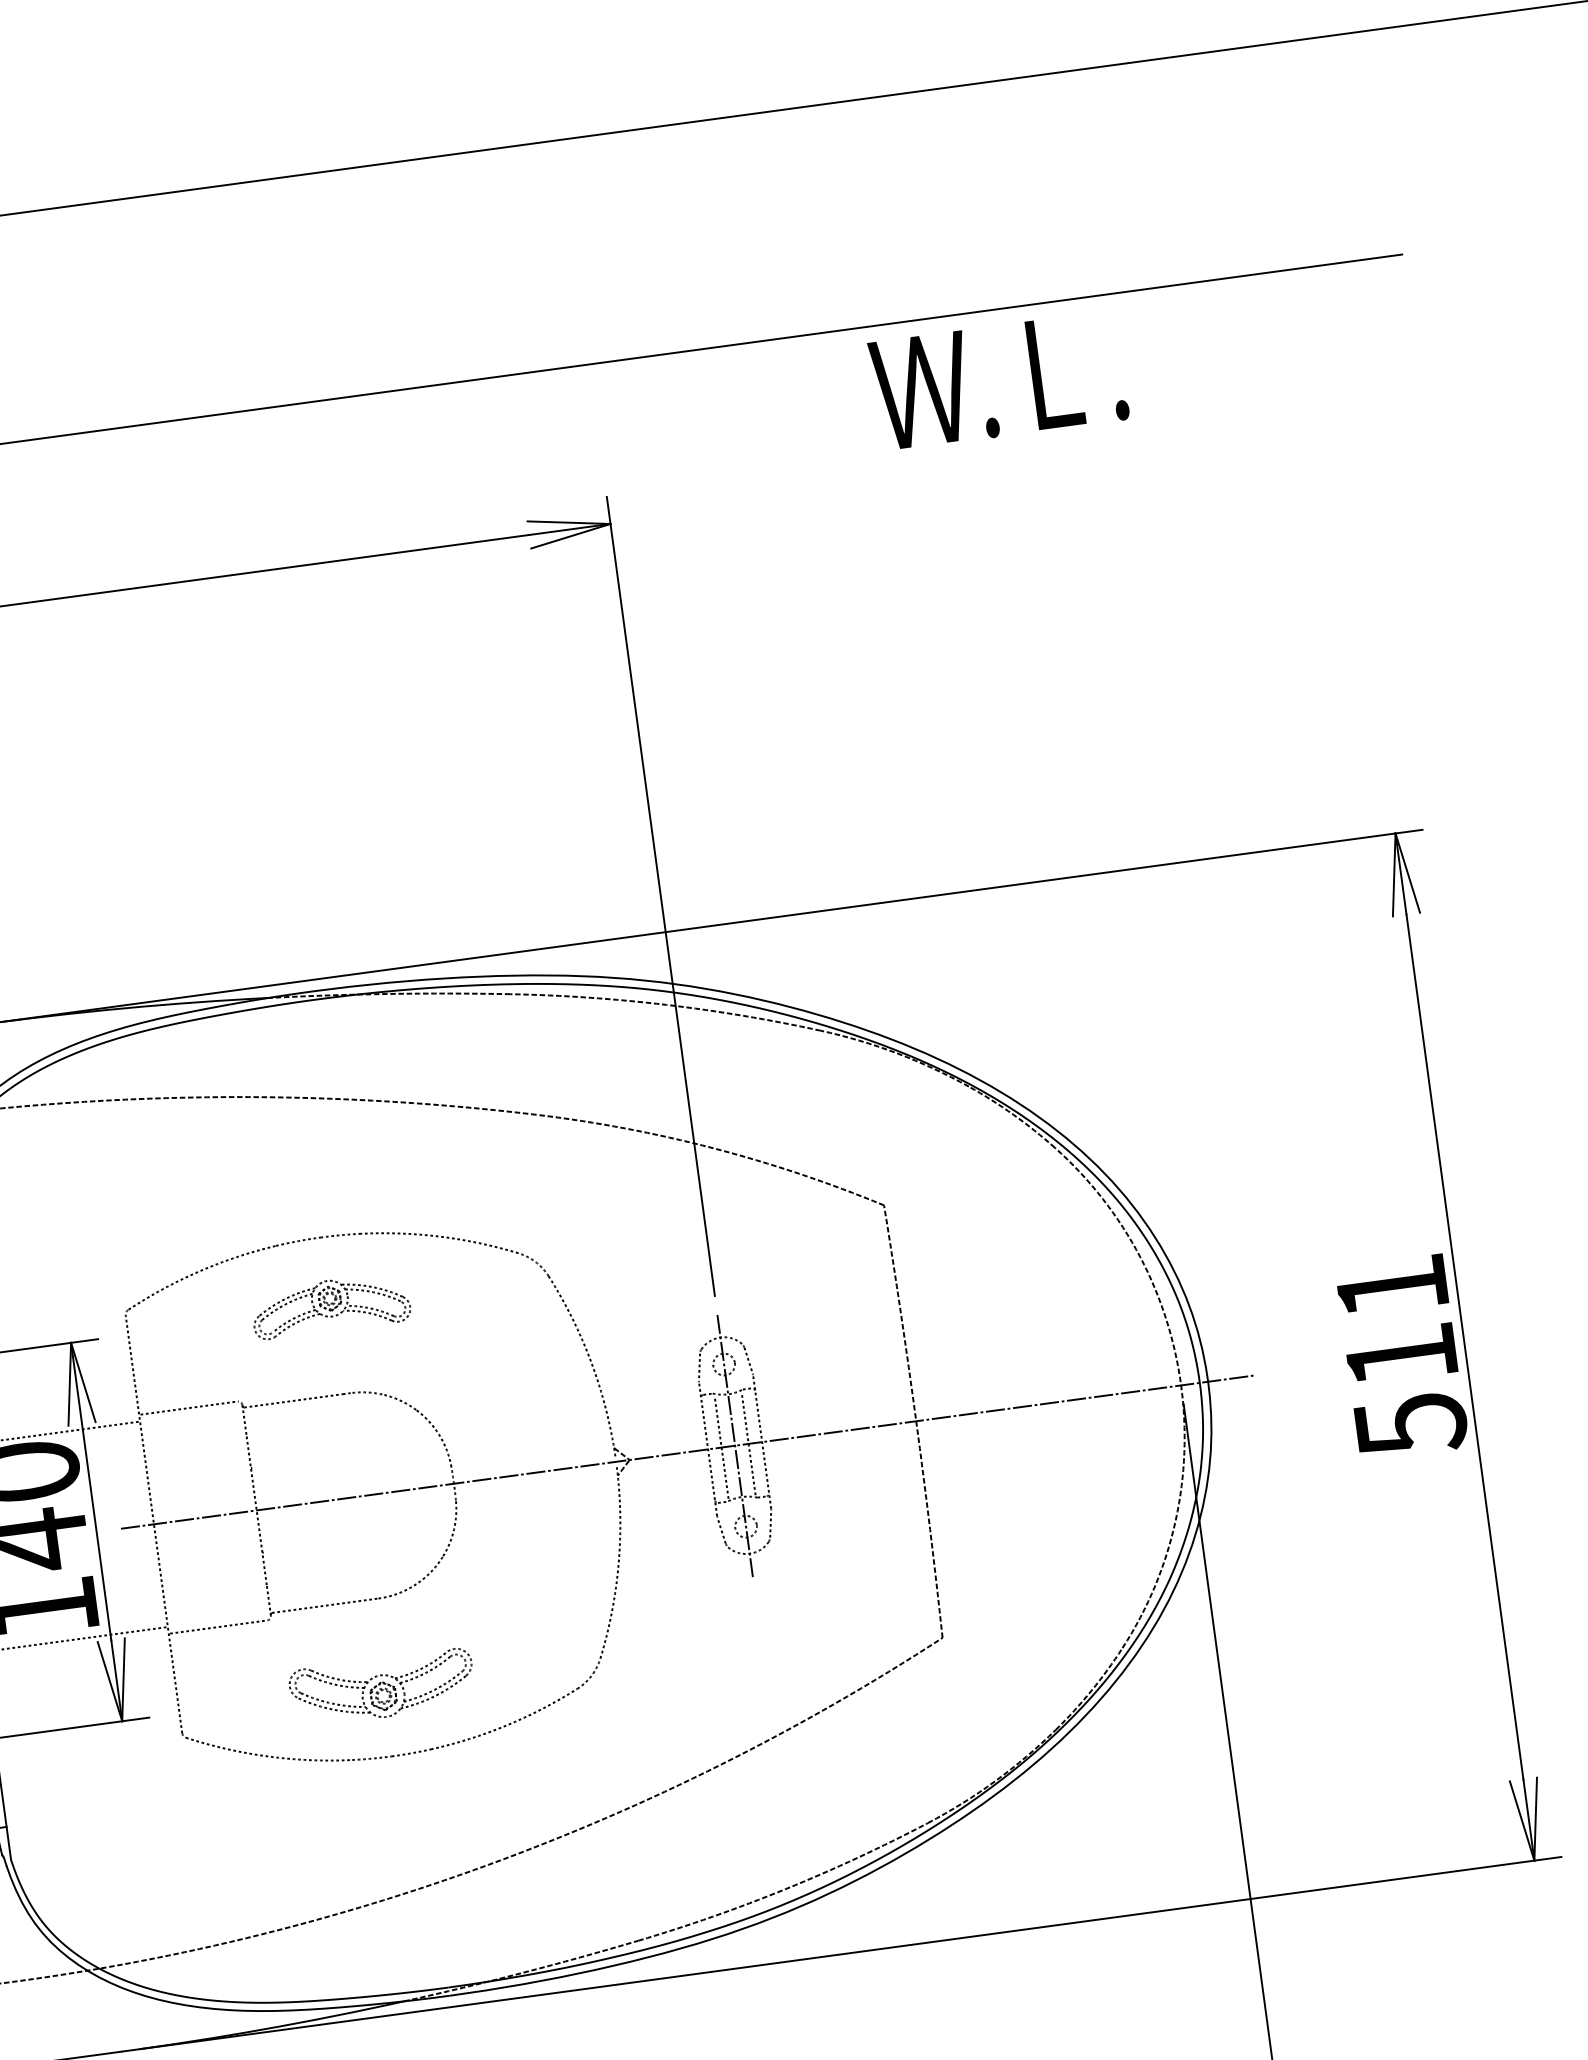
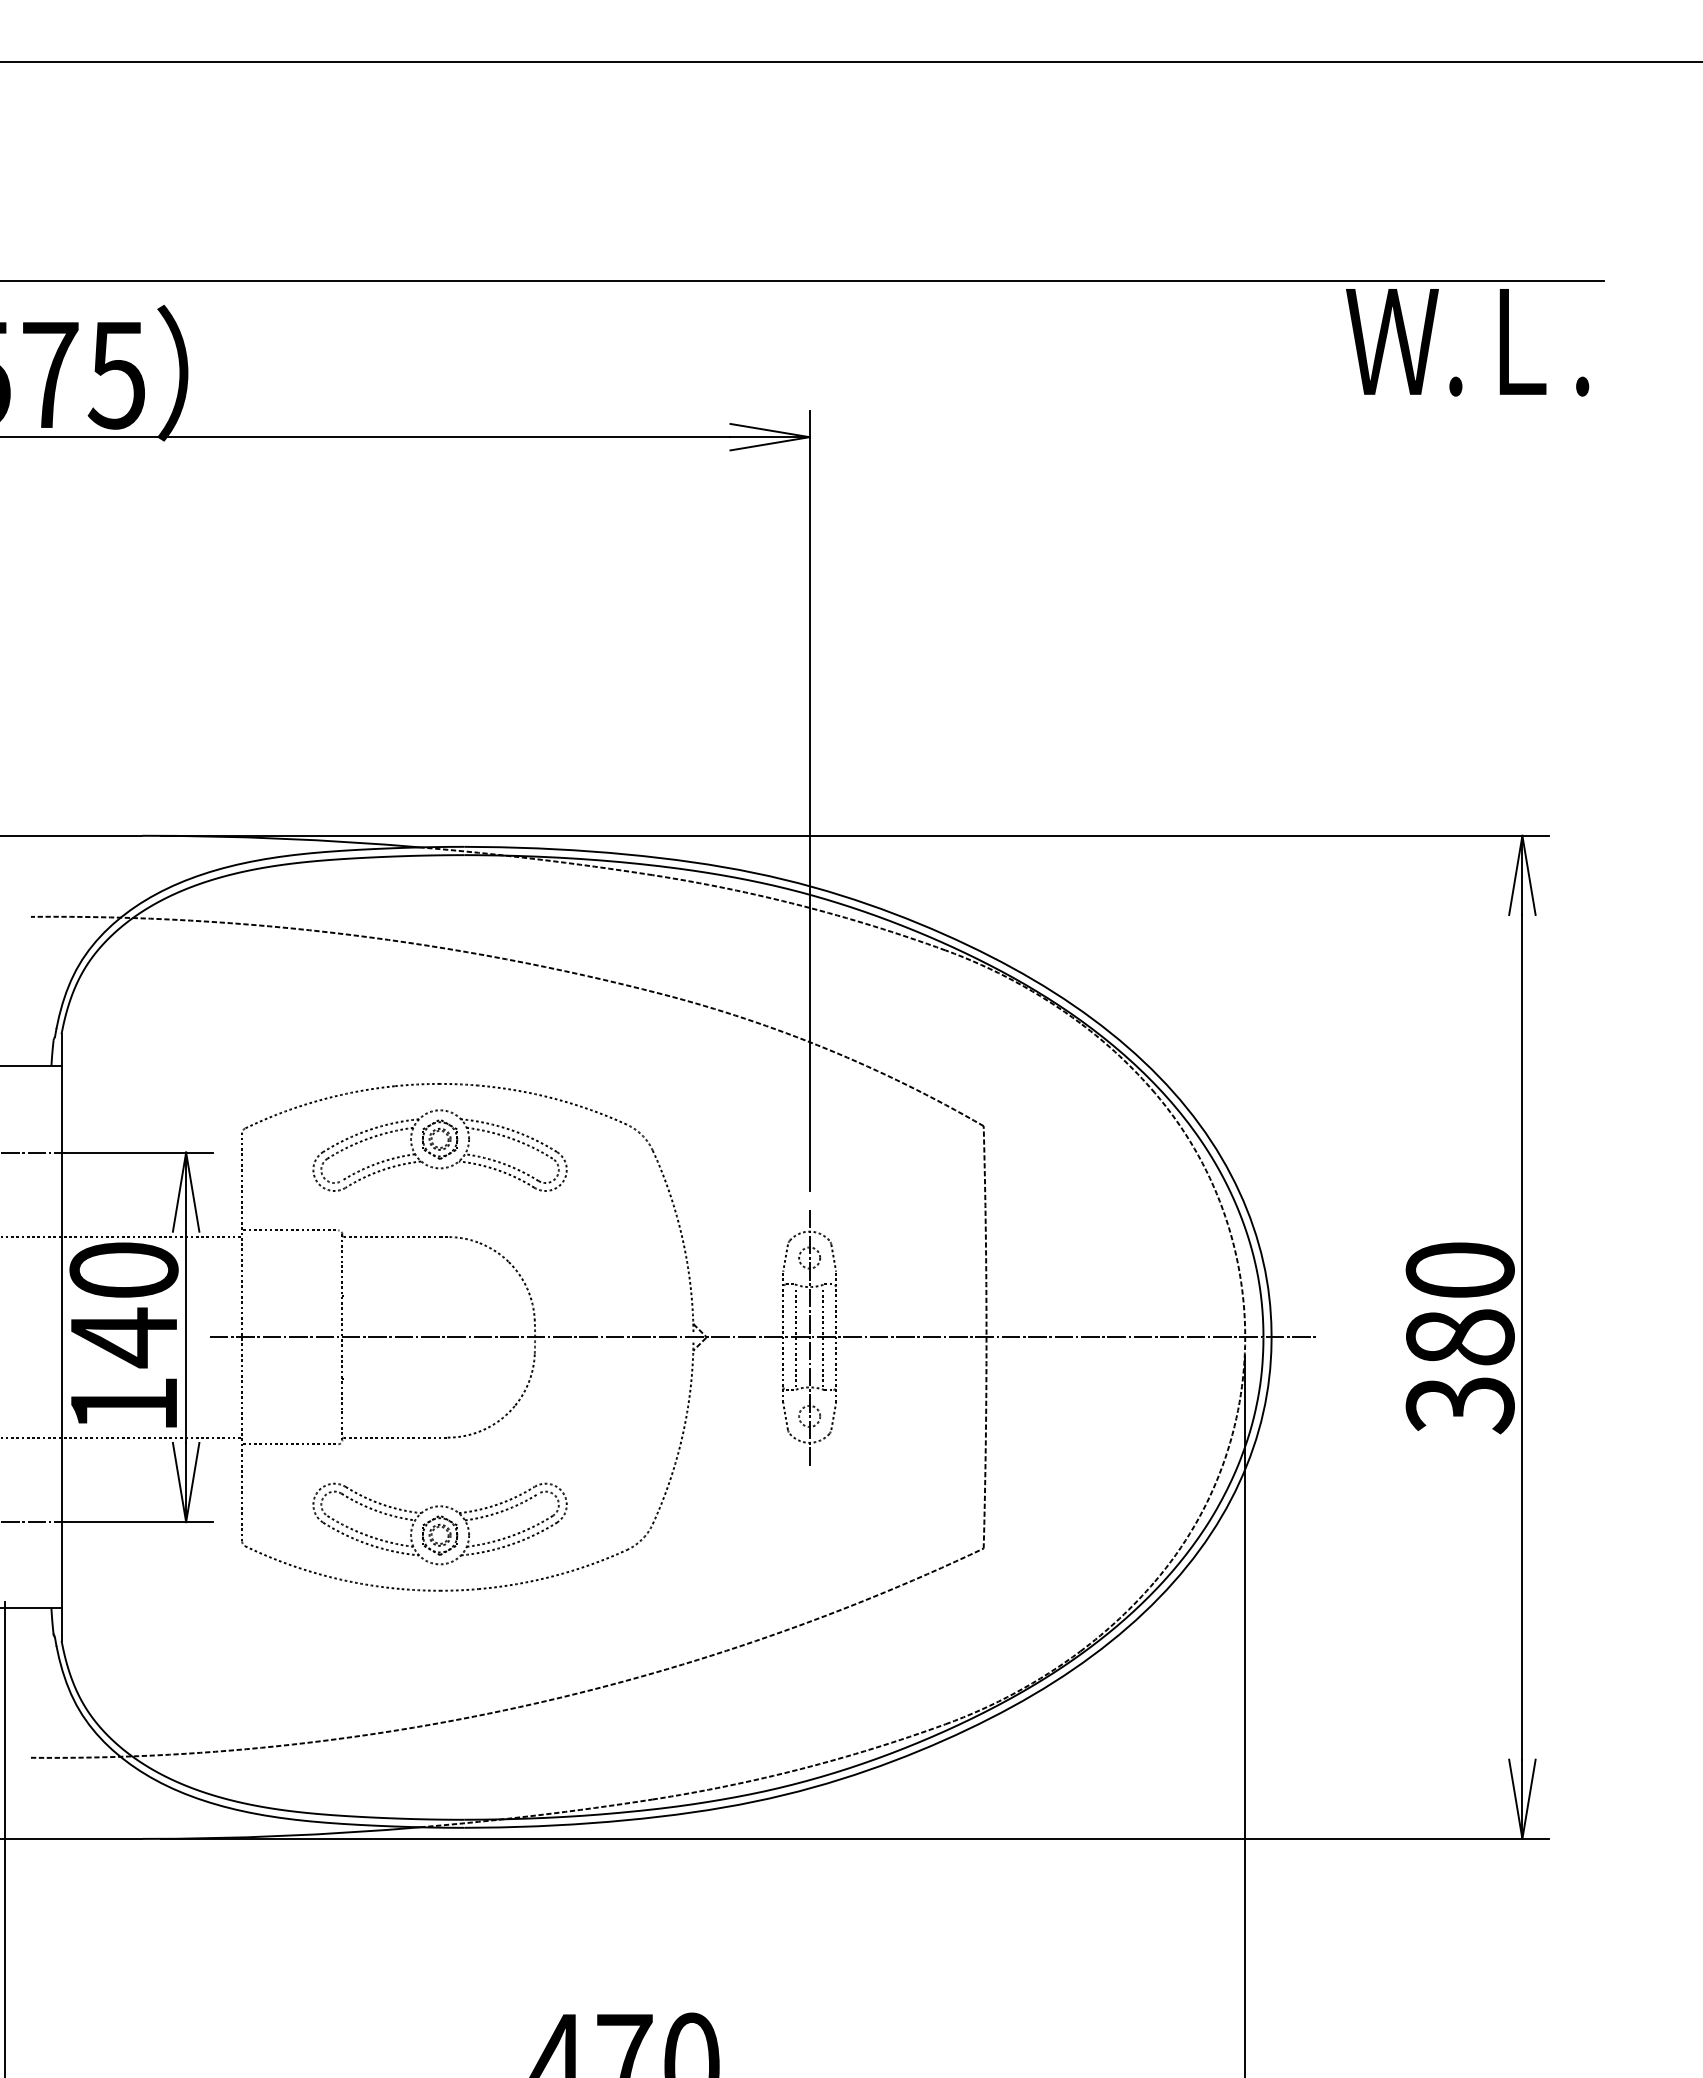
text: (998, 381) -> (1467, 342), moved
part: (330, 1305) -> (439, 1150), size x1.67
text: (1400, 1356) -> (1459, 1338), 511 -> 380
part: (381, 1687) -> (439, 1523), size x1.43

